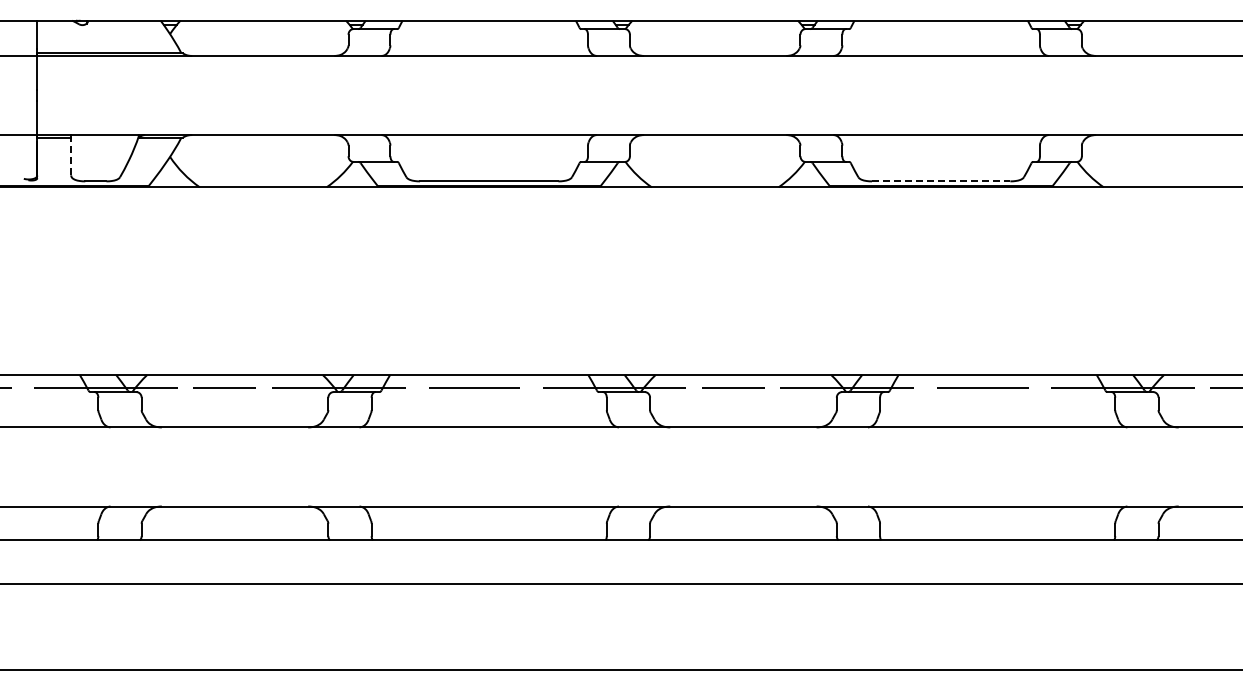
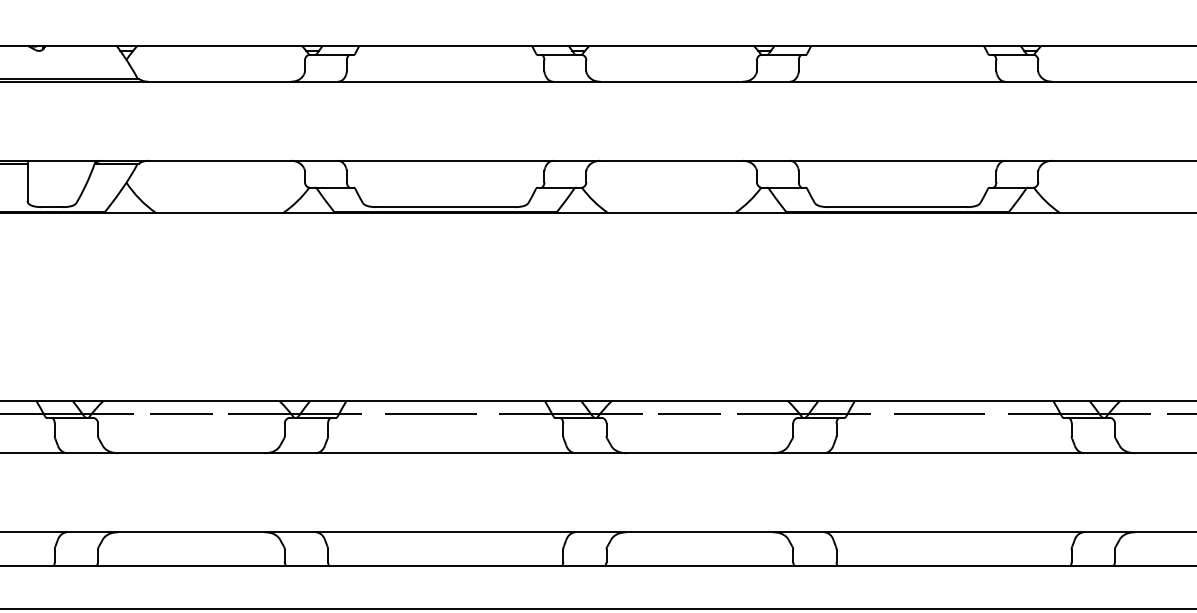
line: (71, 156) -> (27, 182), dashed -> solid
line: (941, 181) -> (897, 207), dashed -> solid

